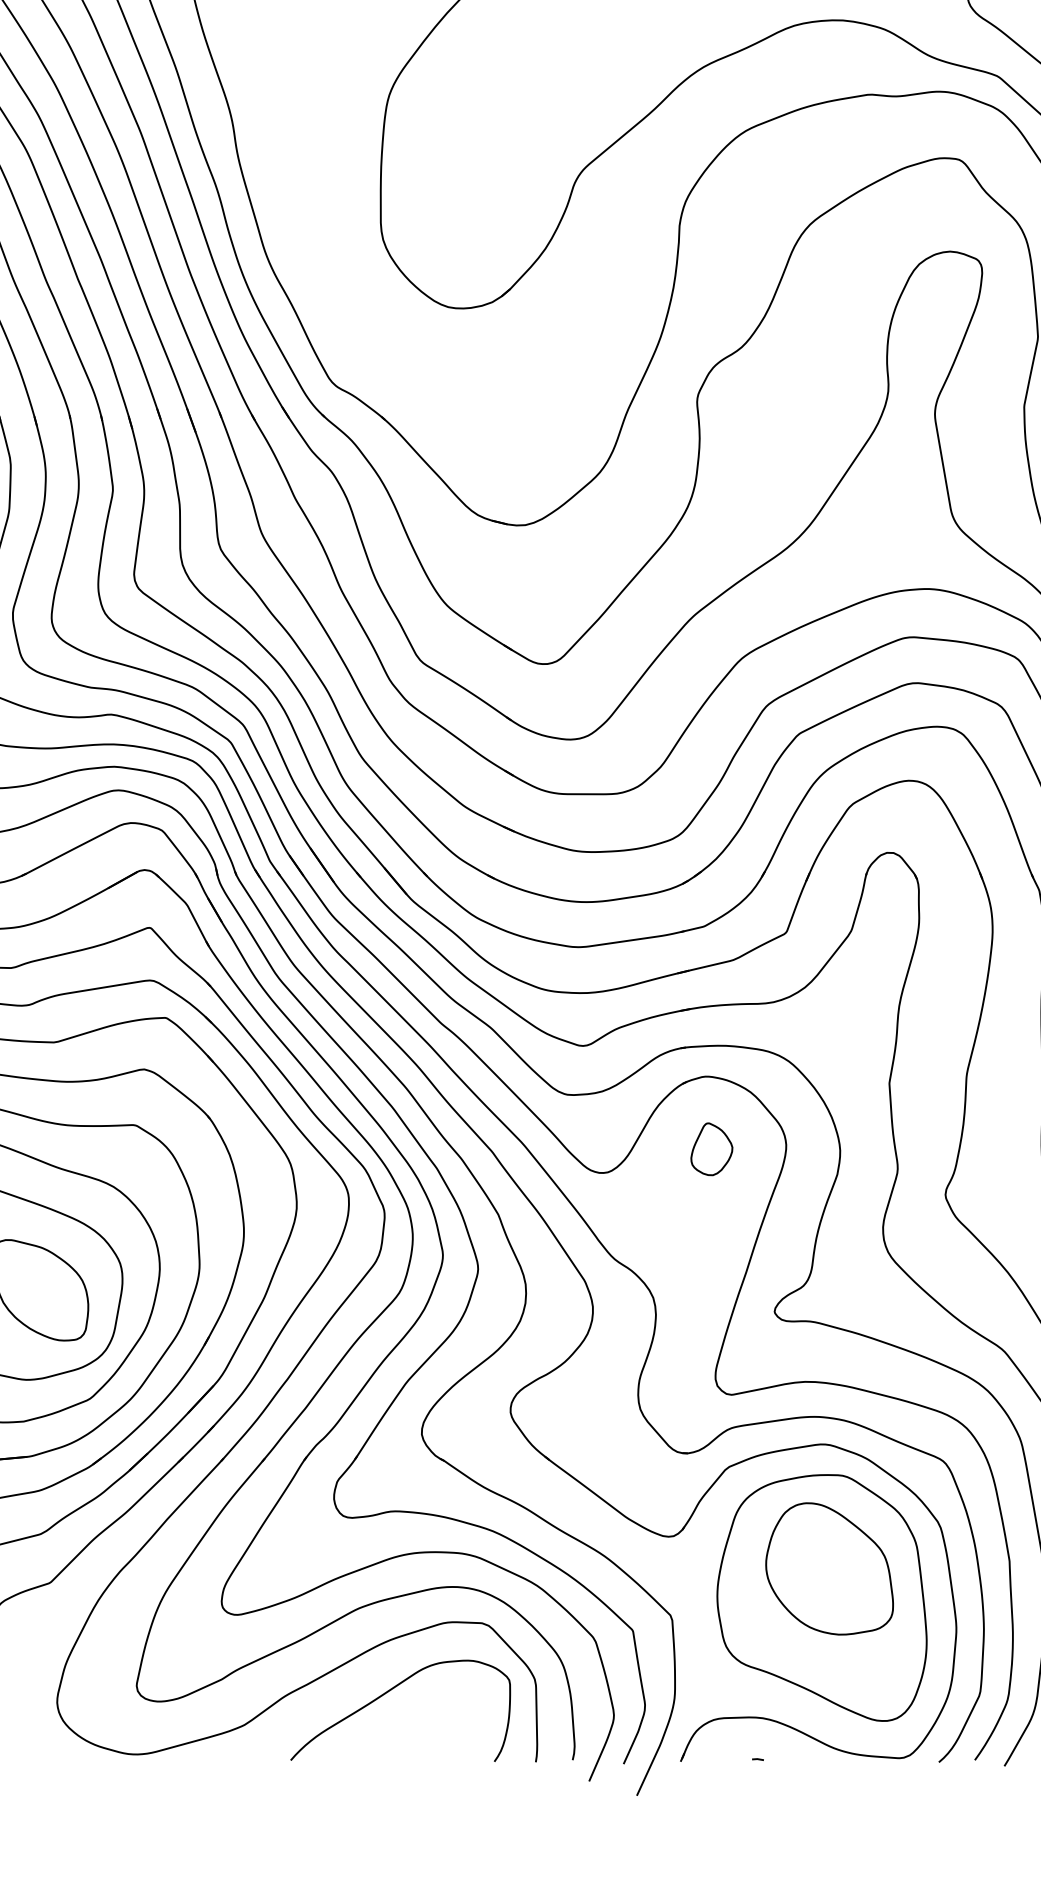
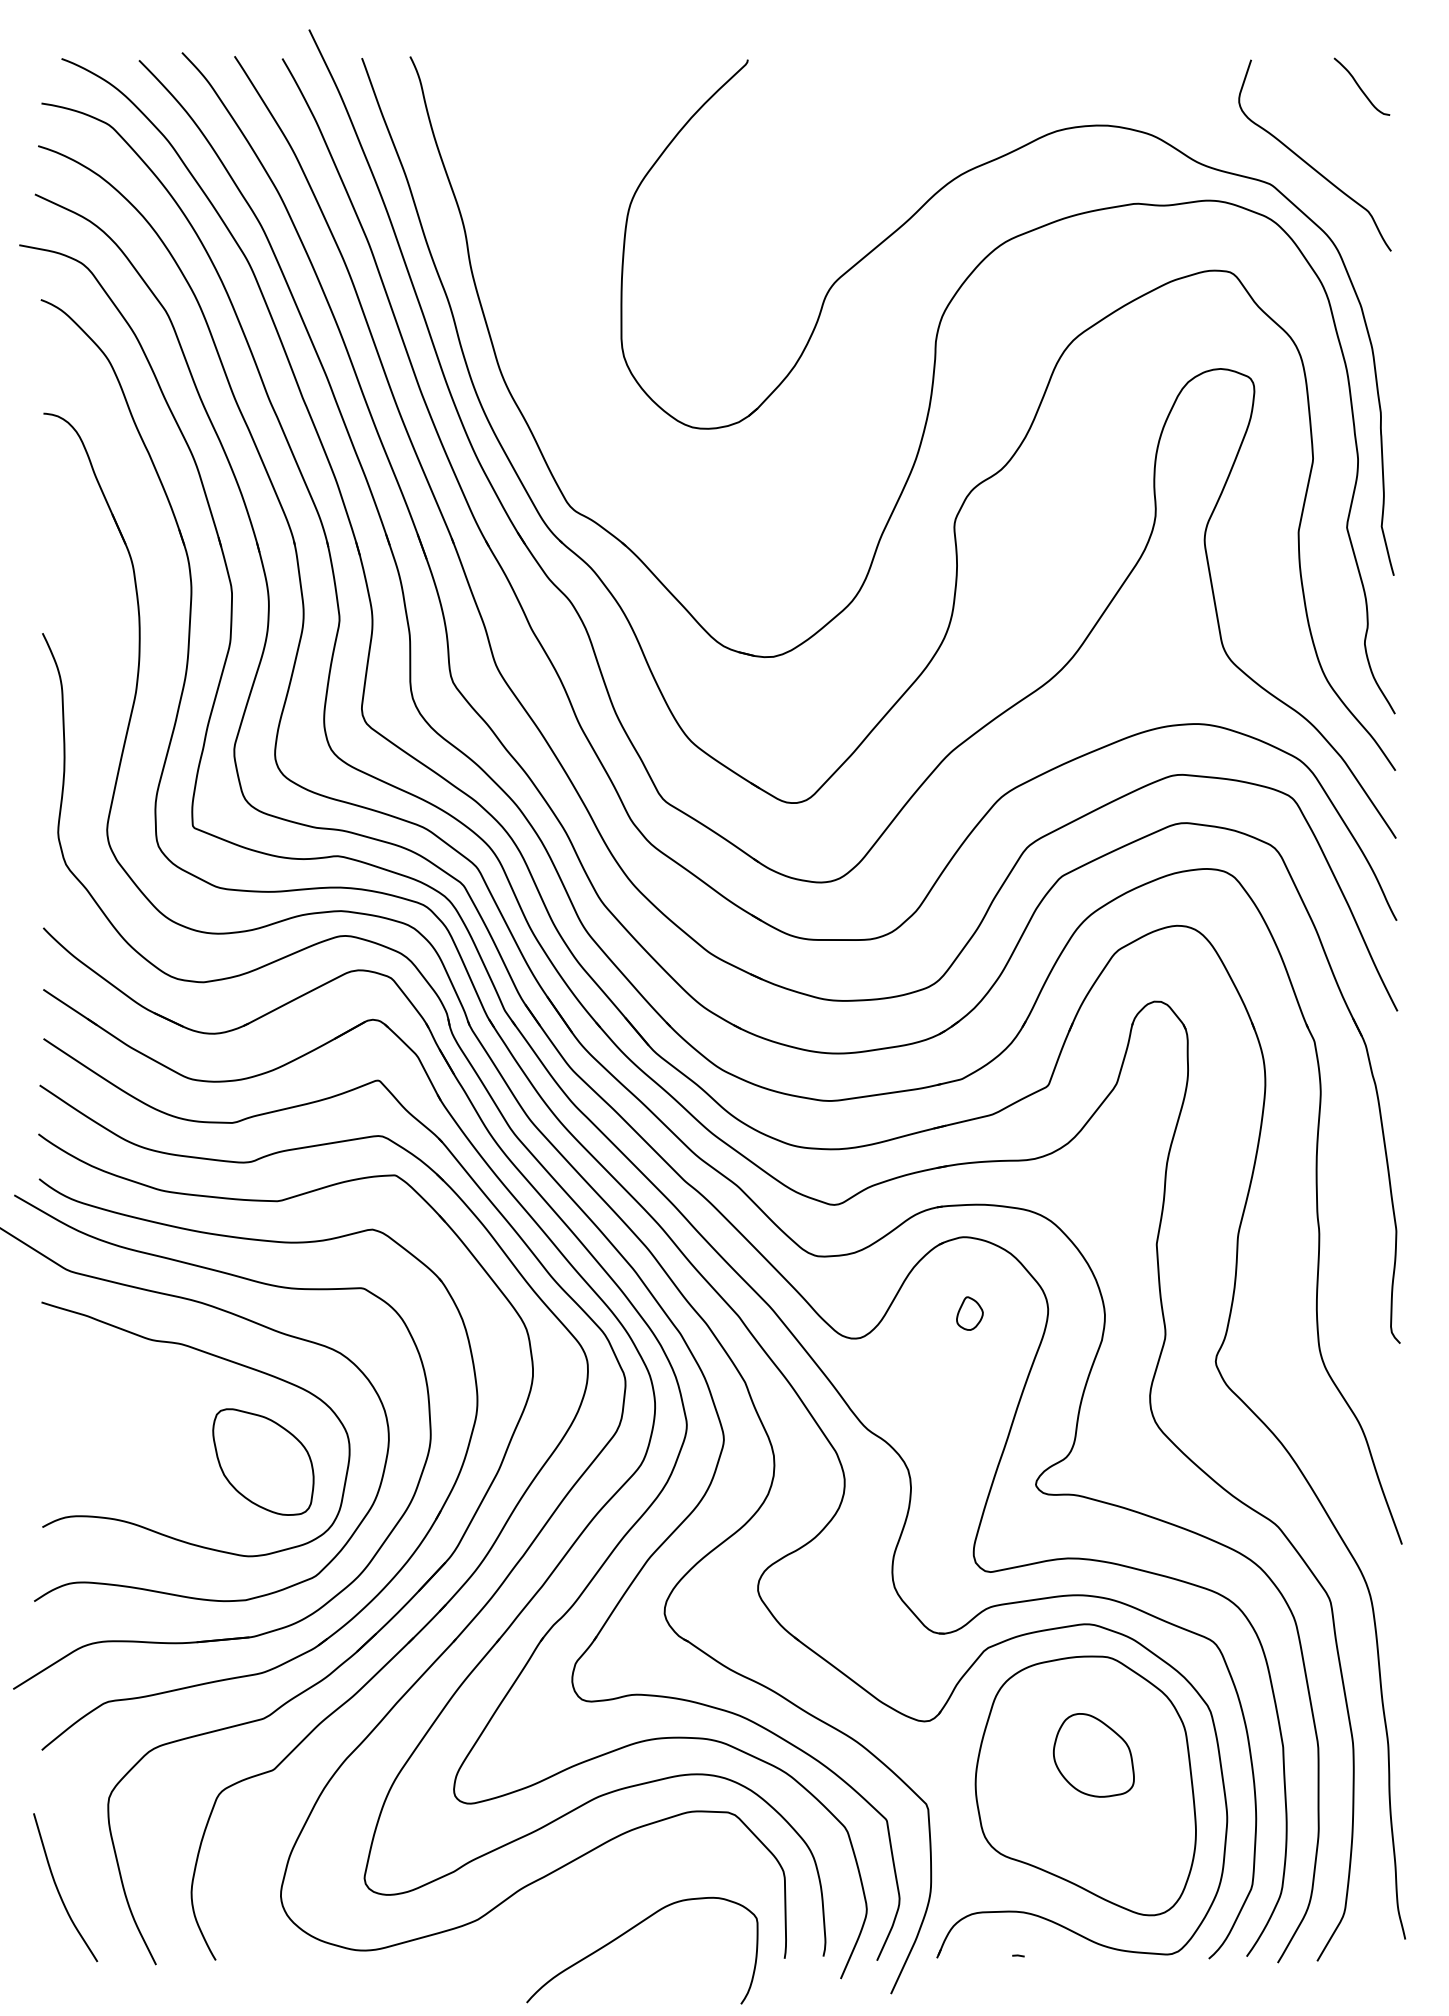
part: (711, 1149) -> (969, 1313), size x0.6
part: (829, 1569) -> (1093, 1755), size x0.6
curve: (388, 1692) -> (629, 1931), moved

